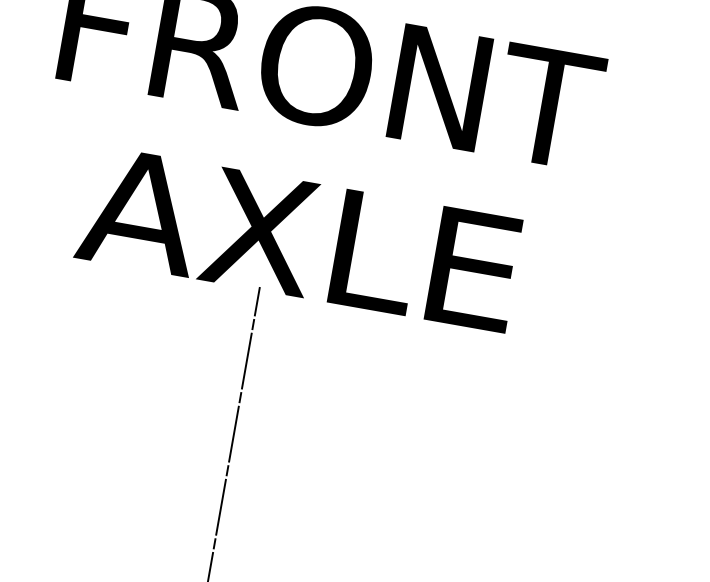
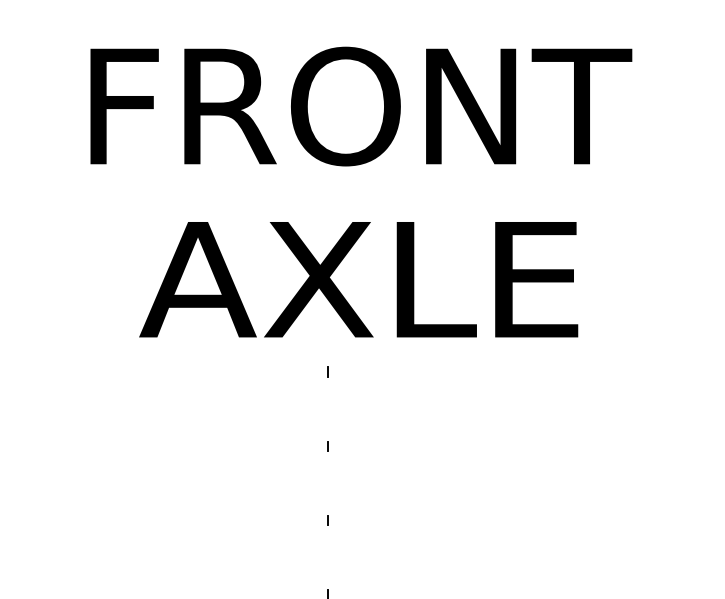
line: (257, 301) -> (328, 348), removed
line: (247, 360) -> (328, 408), removed
line: (234, 434) -> (328, 483), removed
line: (221, 507) -> (328, 557), removed

